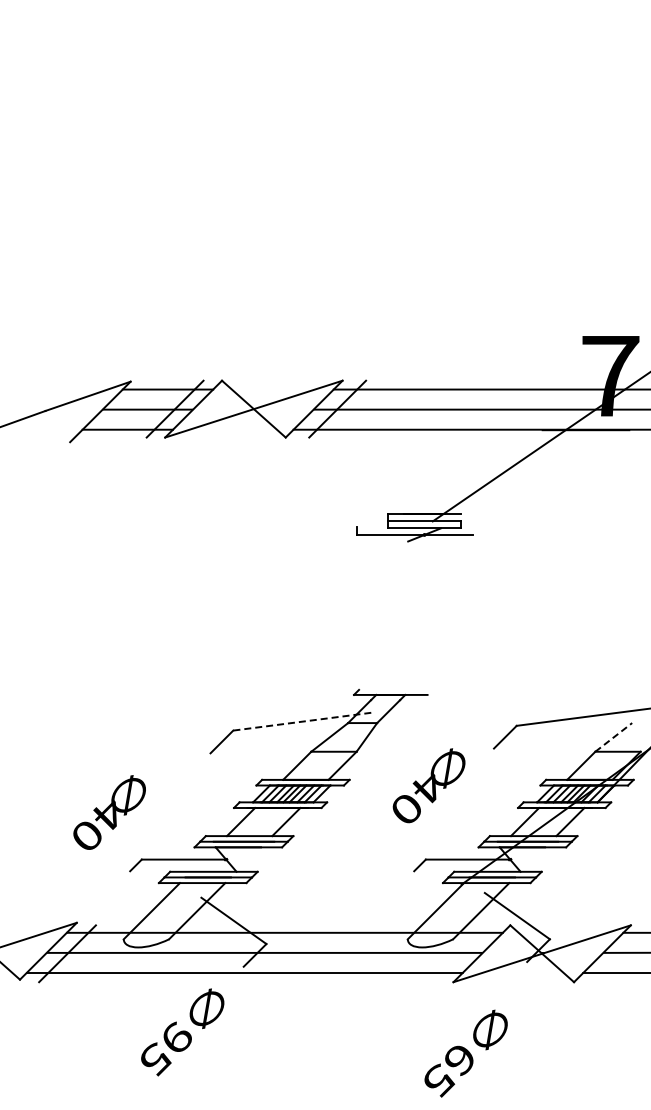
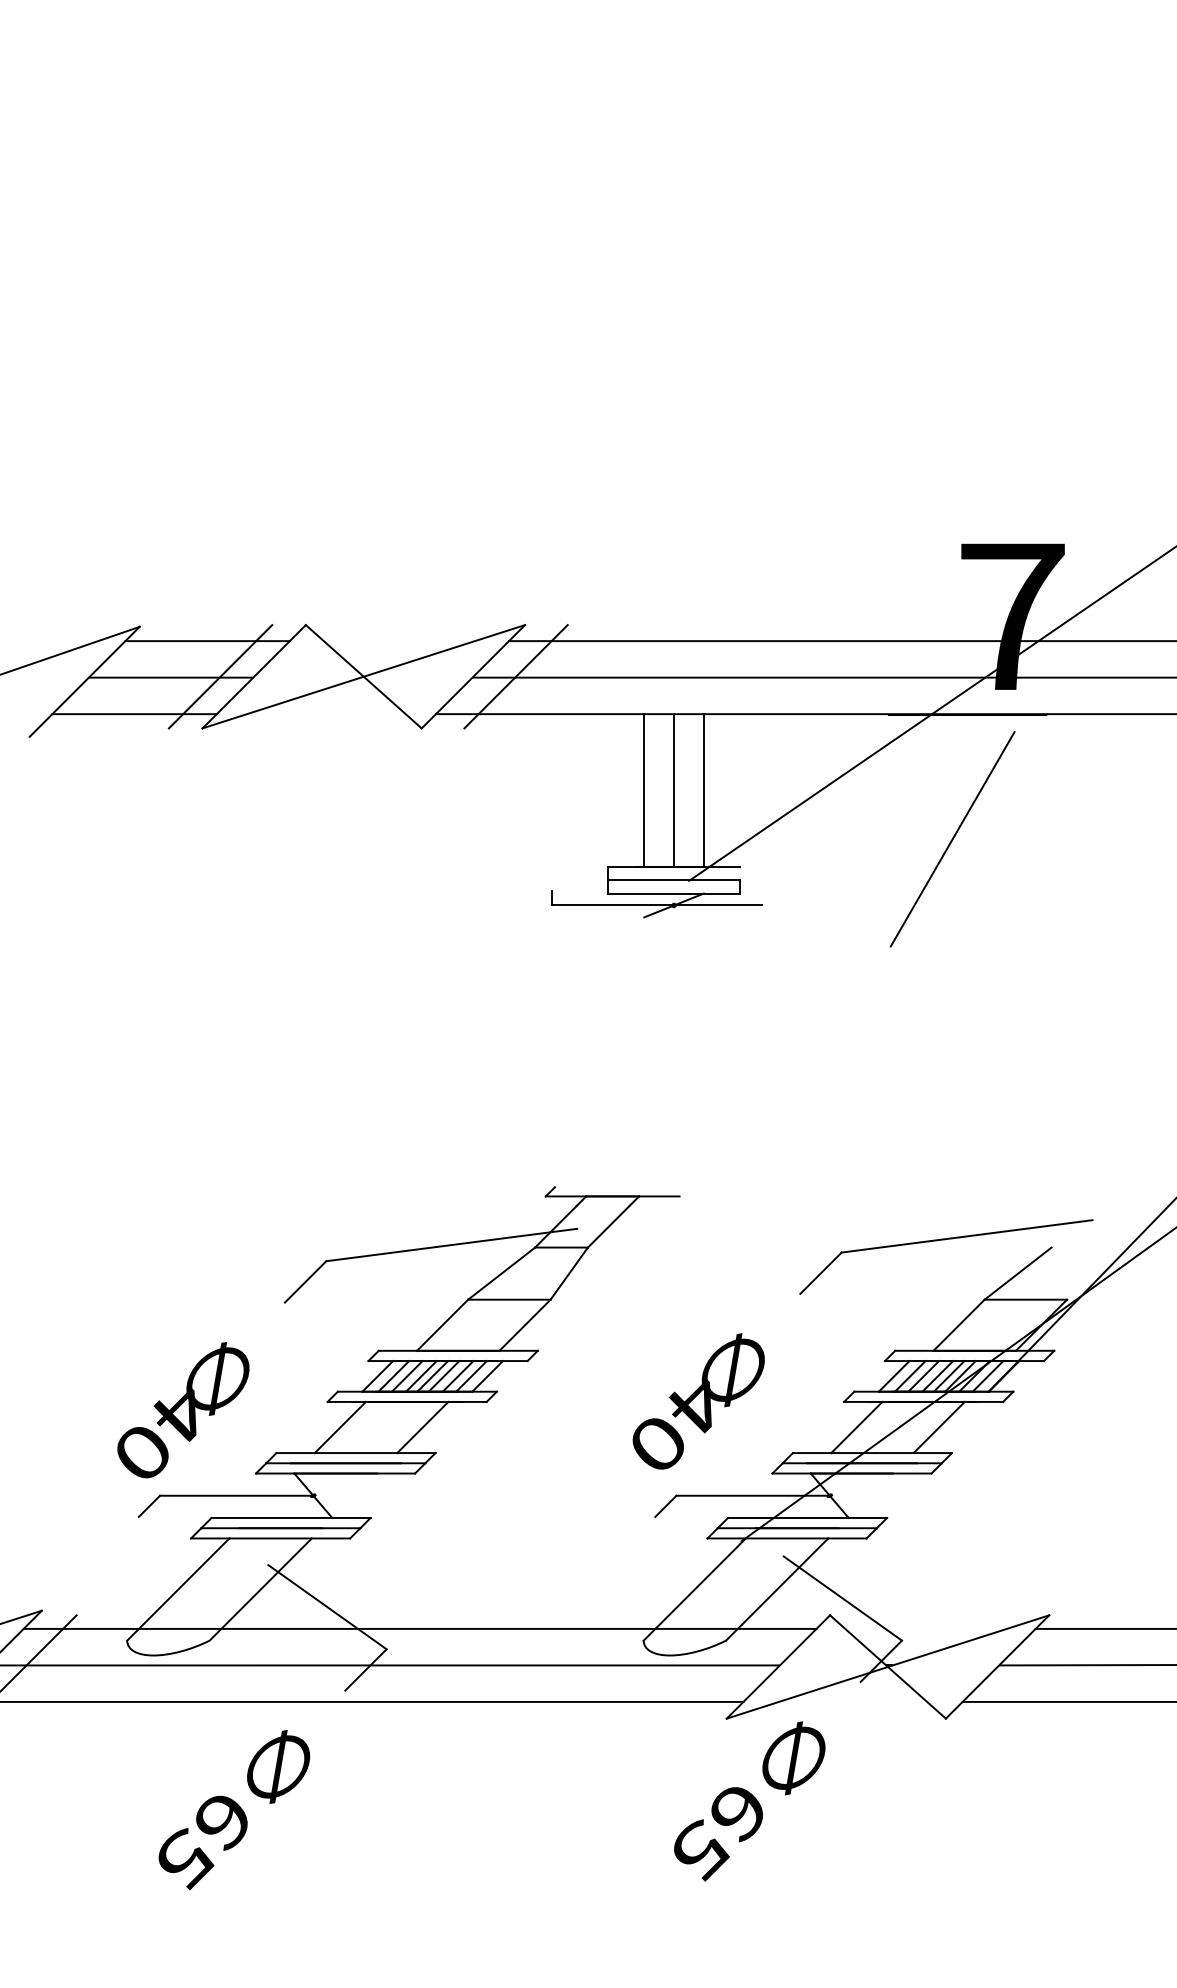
line: (408, 471) -> (644, 790), added
line: (424, 471) -> (673, 790), added
line: (440, 471) -> (703, 790), added
line: (577, 498) -> (952, 839), added
line: (302, 721) -> (452, 1244), dashed -> solid
line: (614, 737) -> (1019, 1273), dashed -> solid
text: (428, 785) -> (697, 1401), moved
text: (109, 812) -> (183, 1410), moved
text: (176, 1037) -> (223, 1819), 95 -> 65
text: (465, 1053) -> (748, 1801), moved

